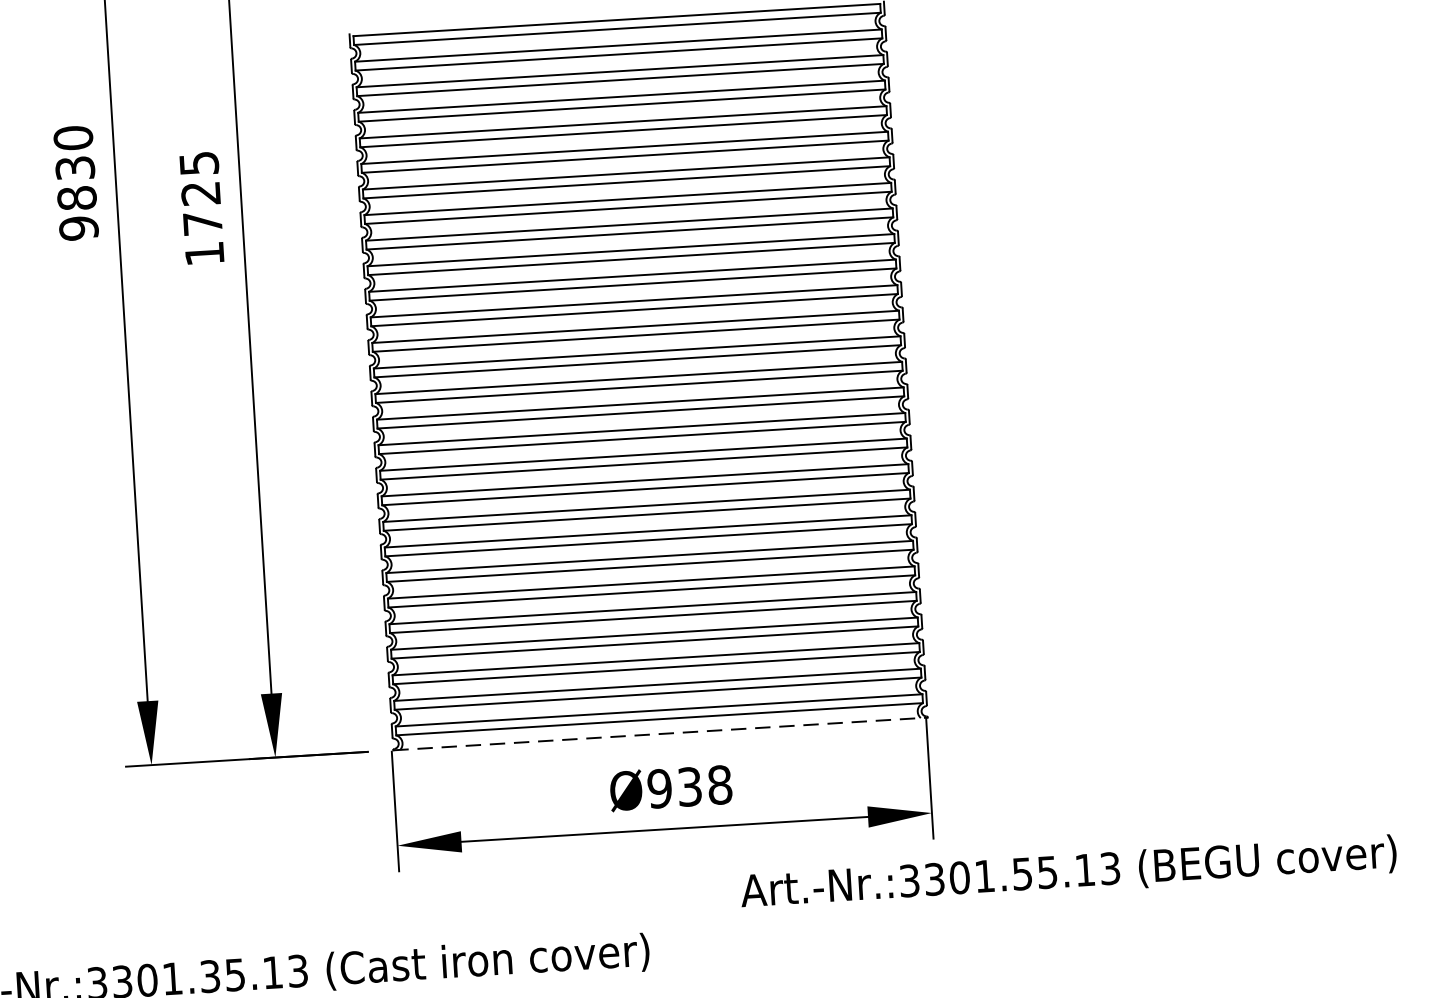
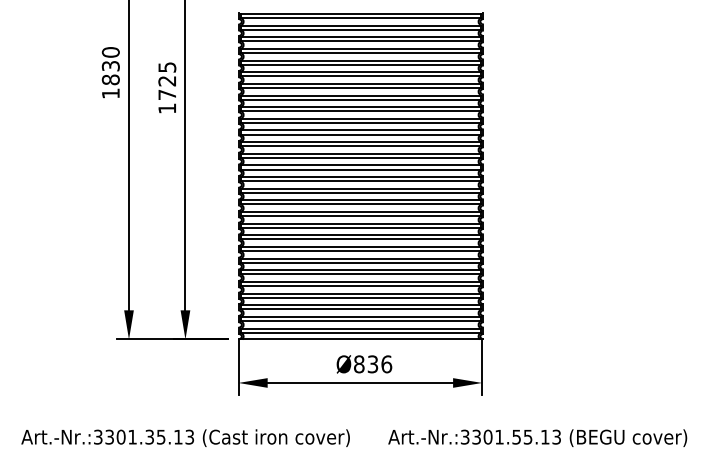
text: (78, 228) -> (110, 93), 9830 -> 1830
line: (661, 733) -> (361, 339), dashed -> solid
text: (688, 787) -> (372, 364), Ø938 -> Ø836
text: (1068, 871) -> (537, 437), moved

